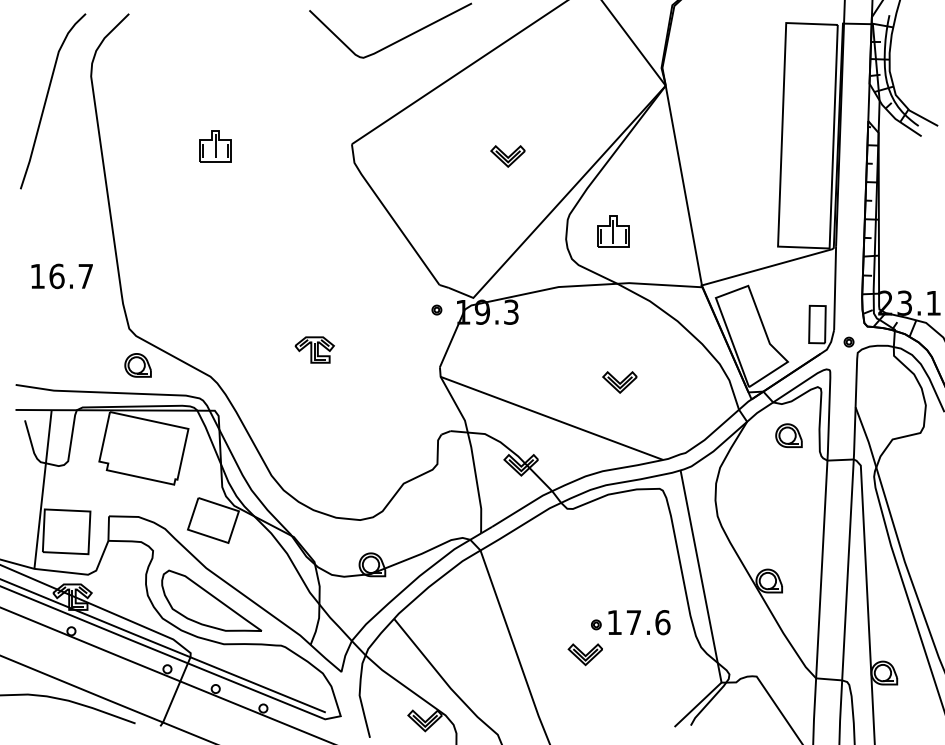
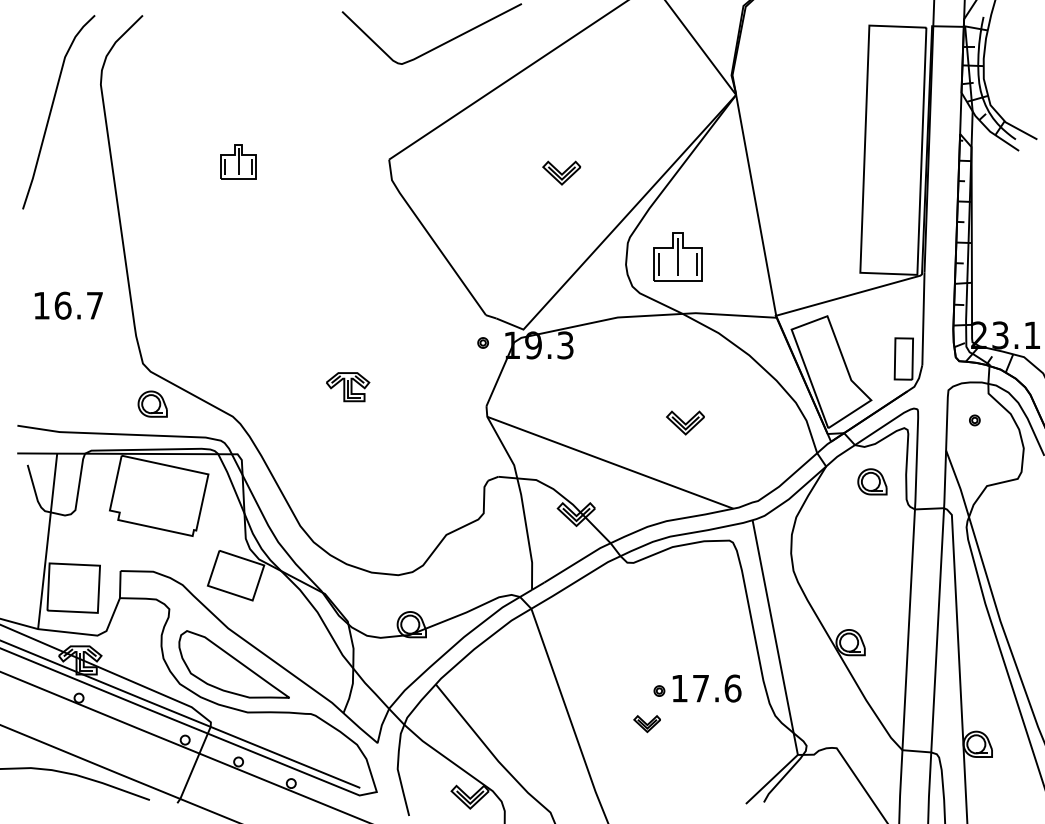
part: (612, 231) -> (677, 256), size x1.4
part: (848, 342) -> (974, 420), moved
part: (584, 654) -> (646, 723), size x0.7

